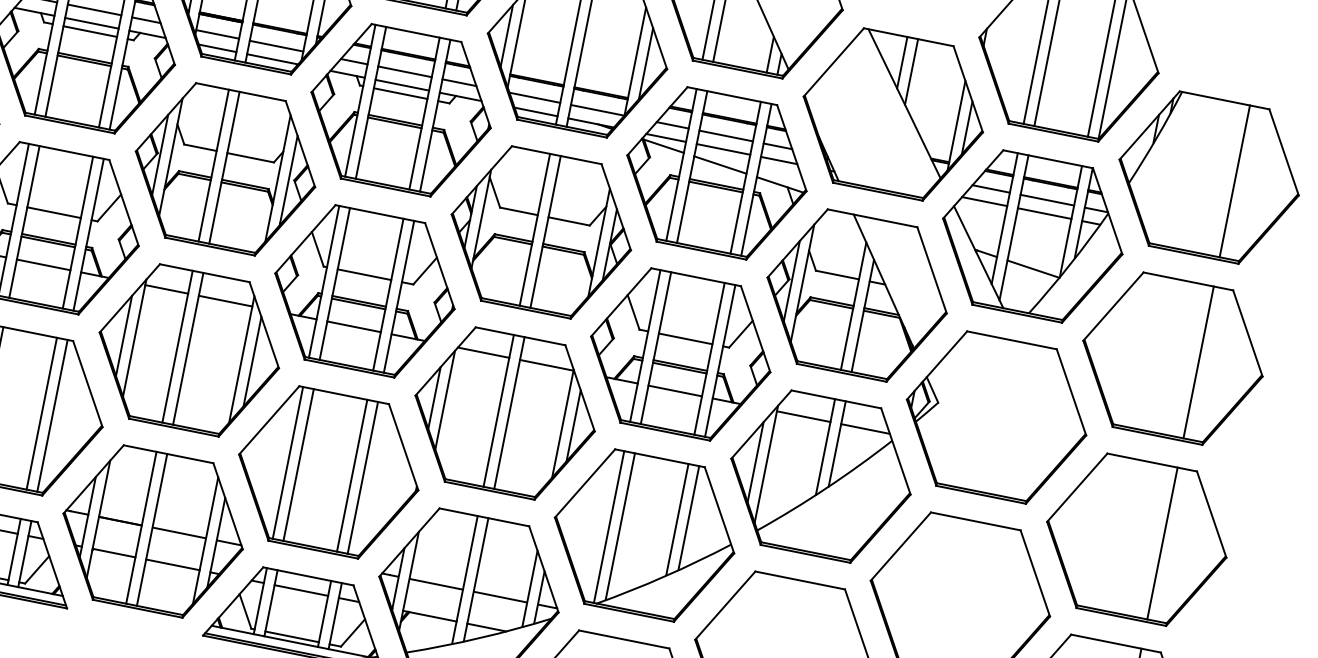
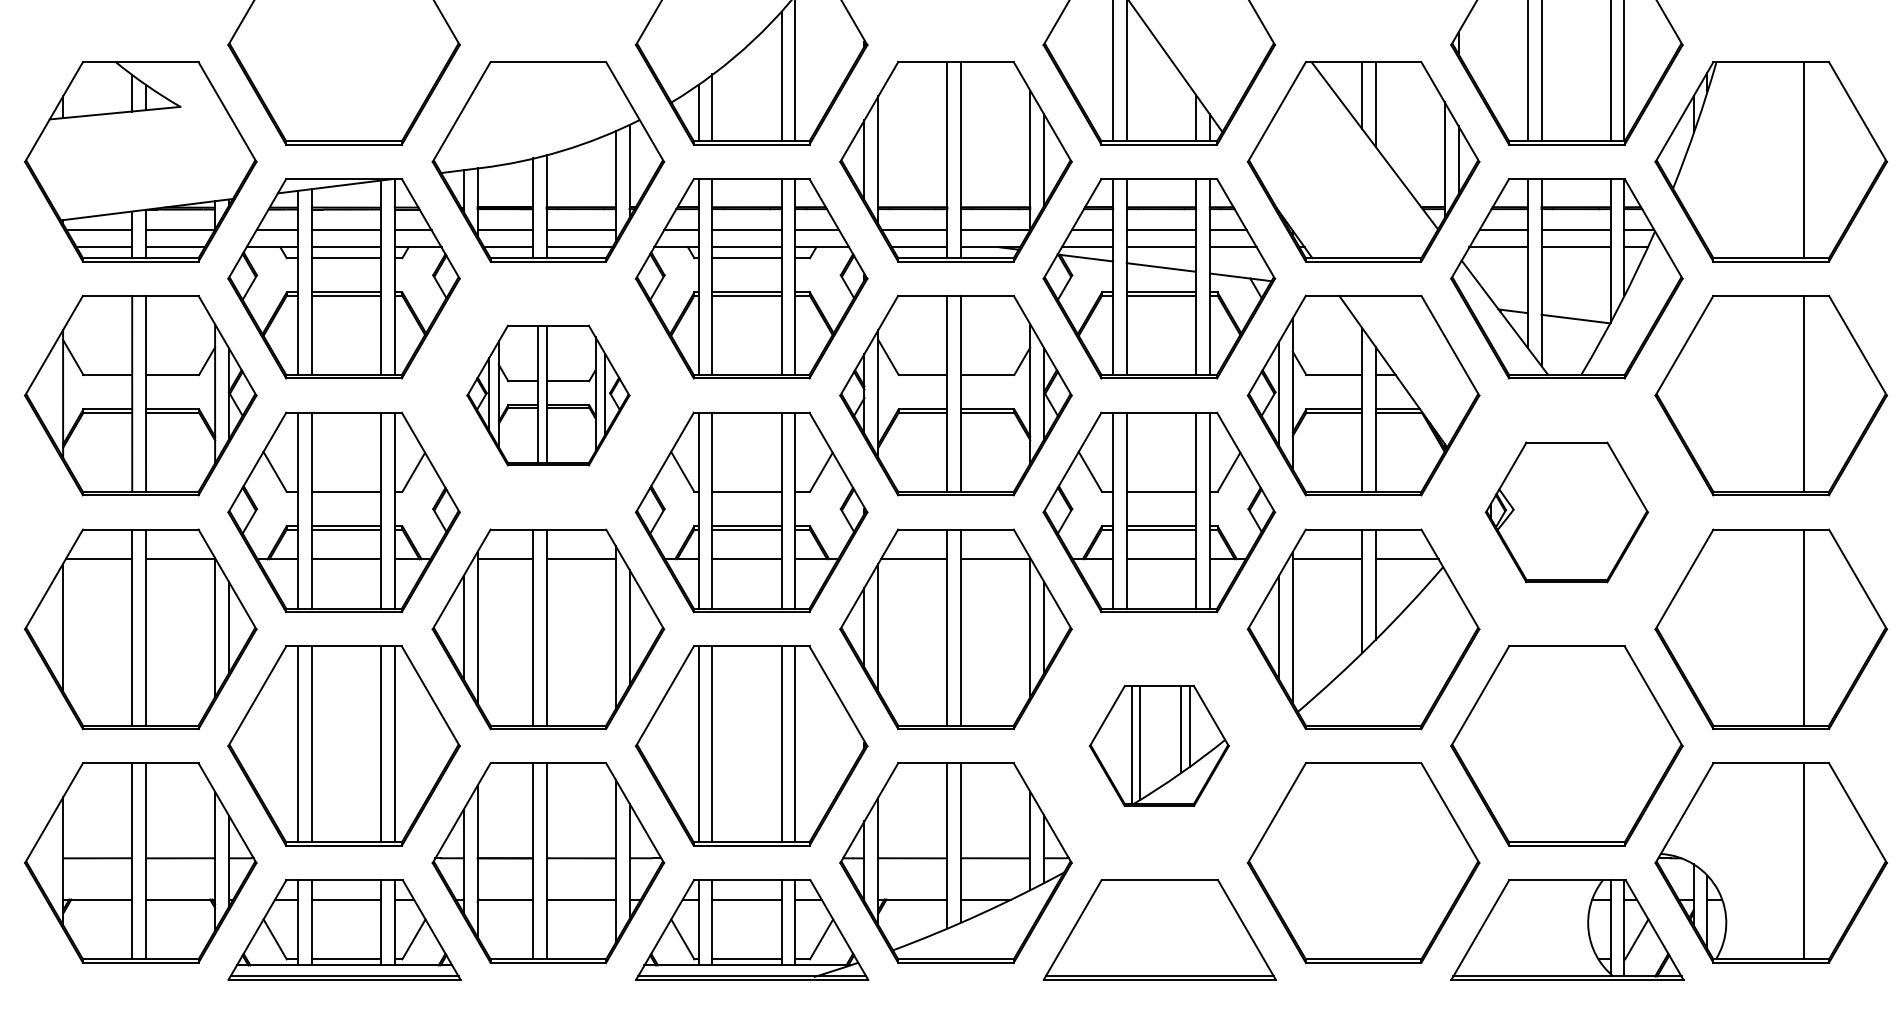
part: (225, 169) -> (548, 395), size x0.7
part: (996, 417) -> (1566, 512), size x0.7
part: (644, 535) -> (1159, 745), size x0.6

